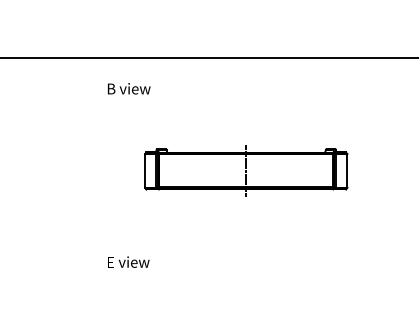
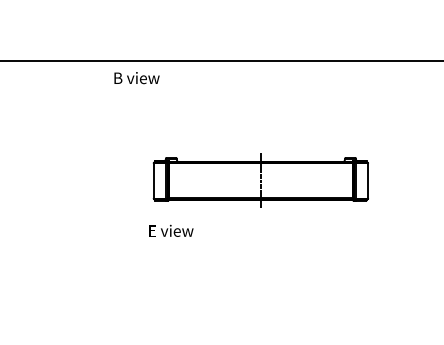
text: (129, 88) -> (137, 77), moved
text: (128, 261) -> (171, 230), moved

